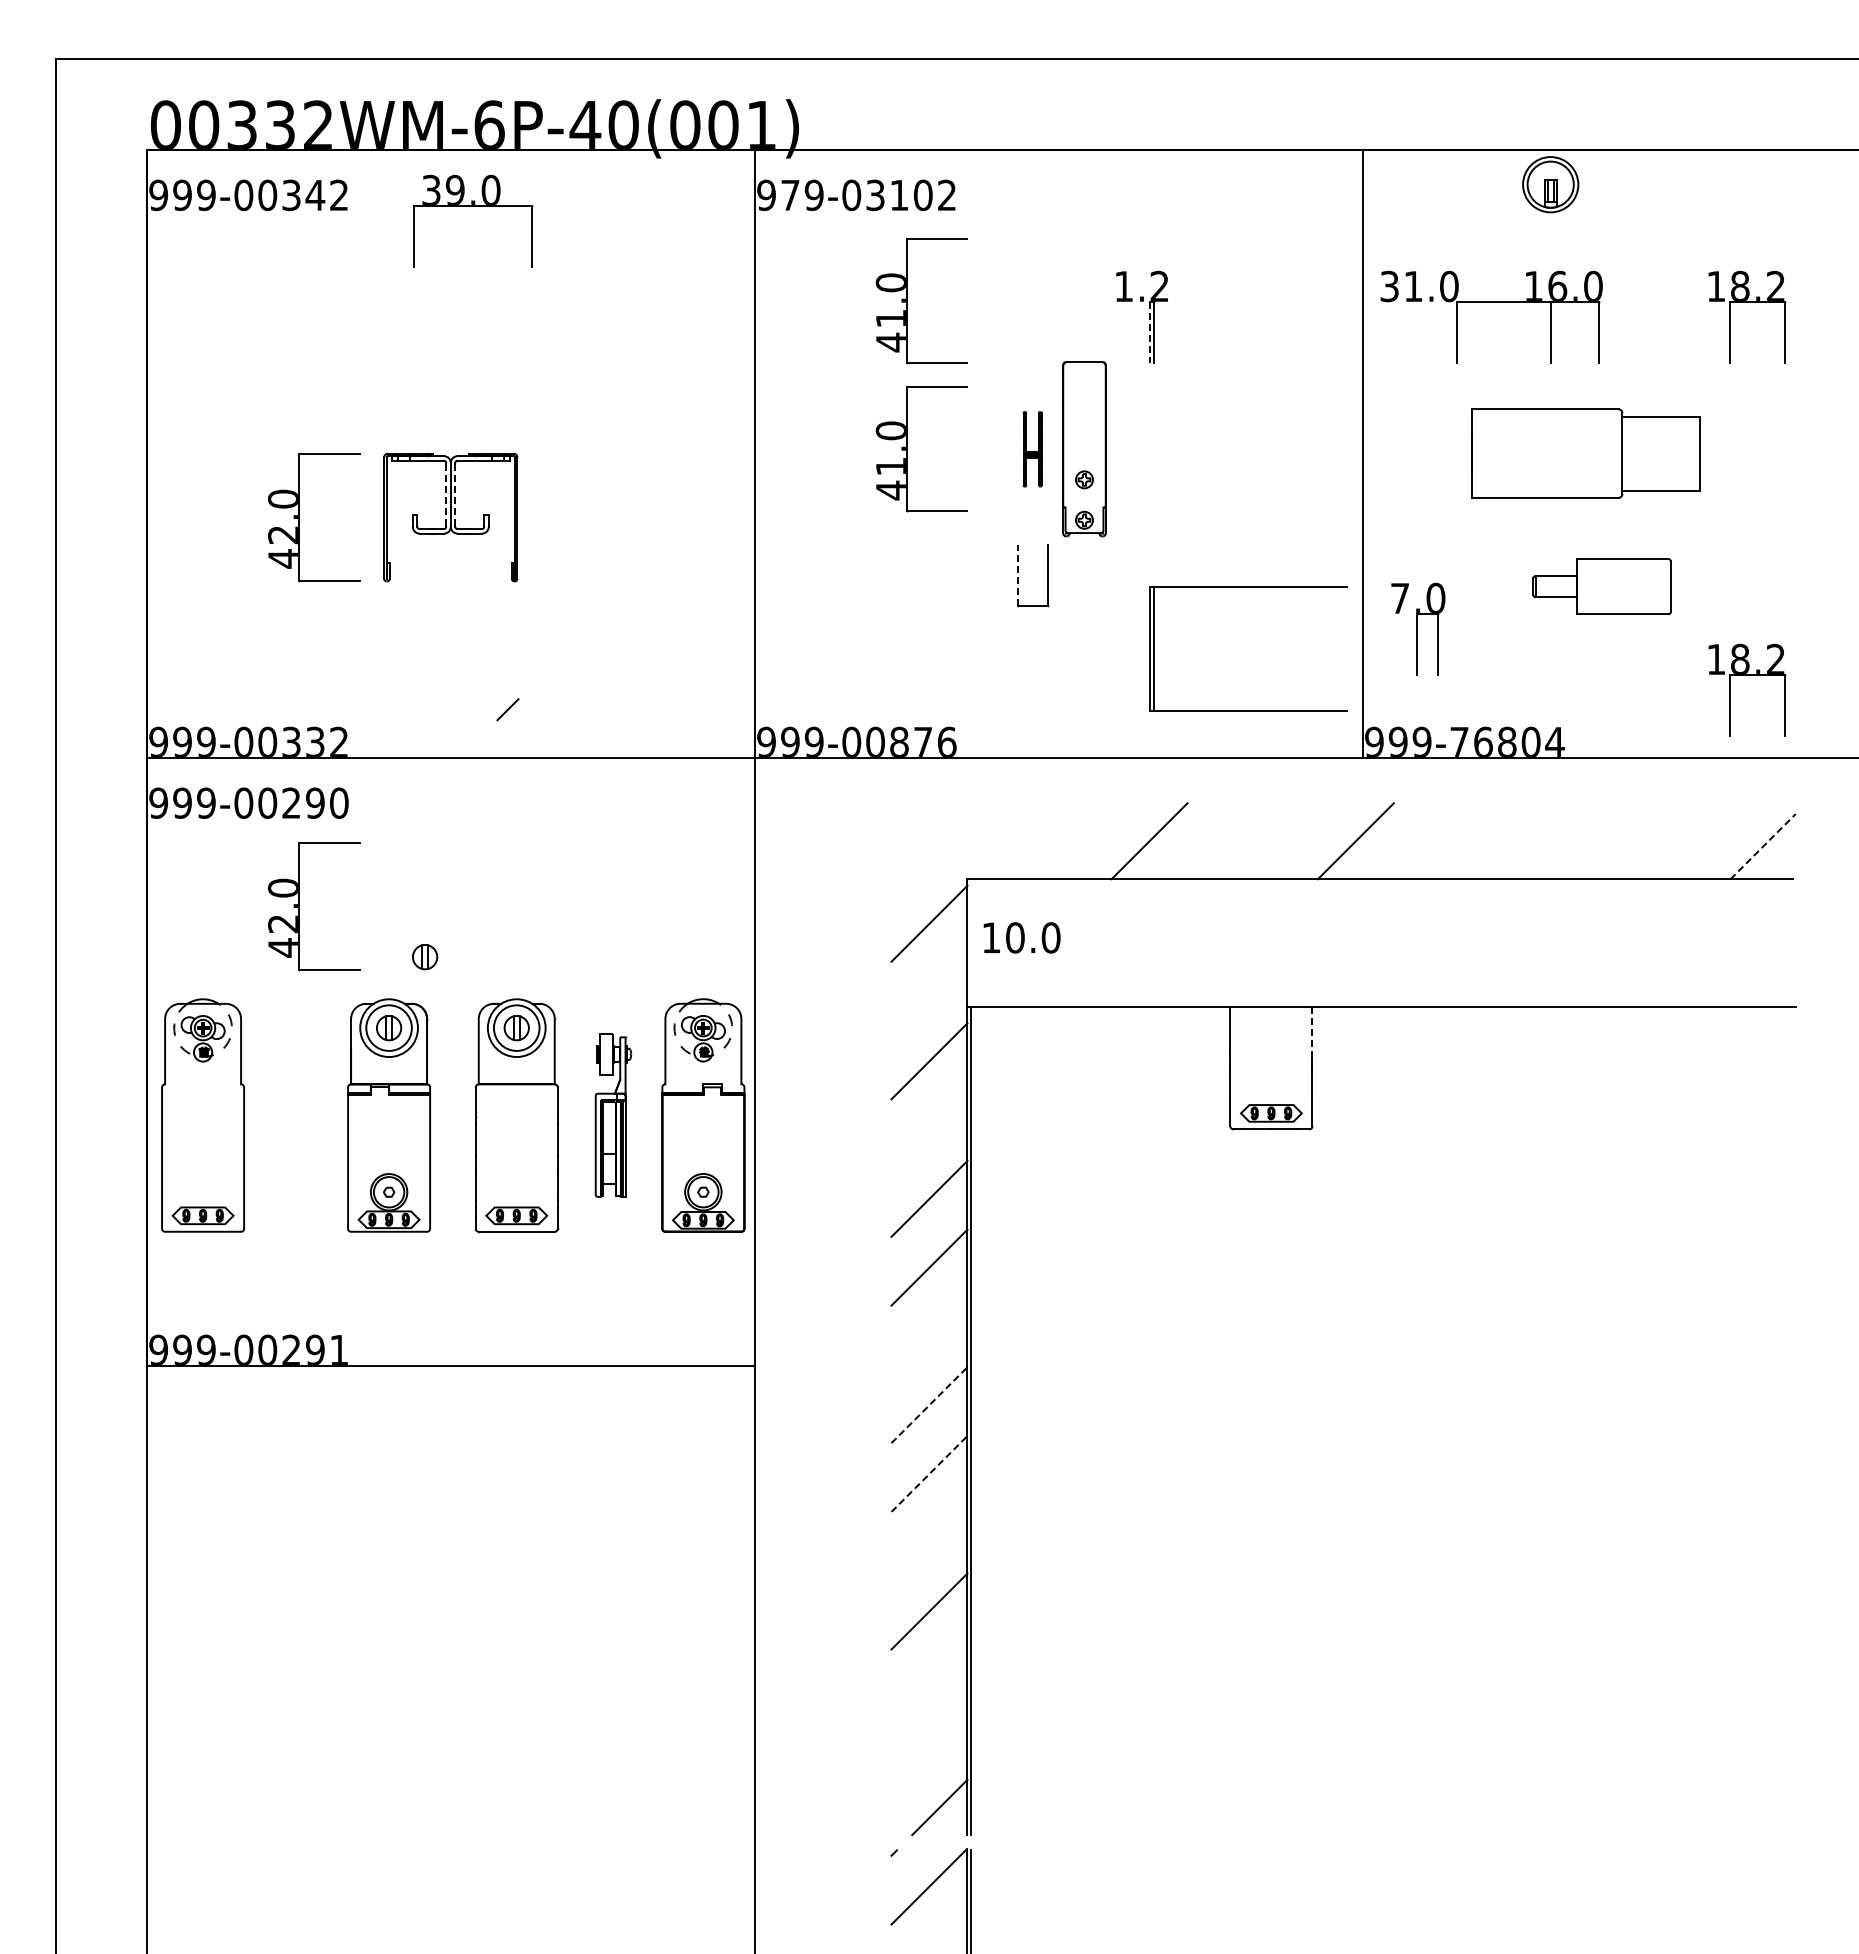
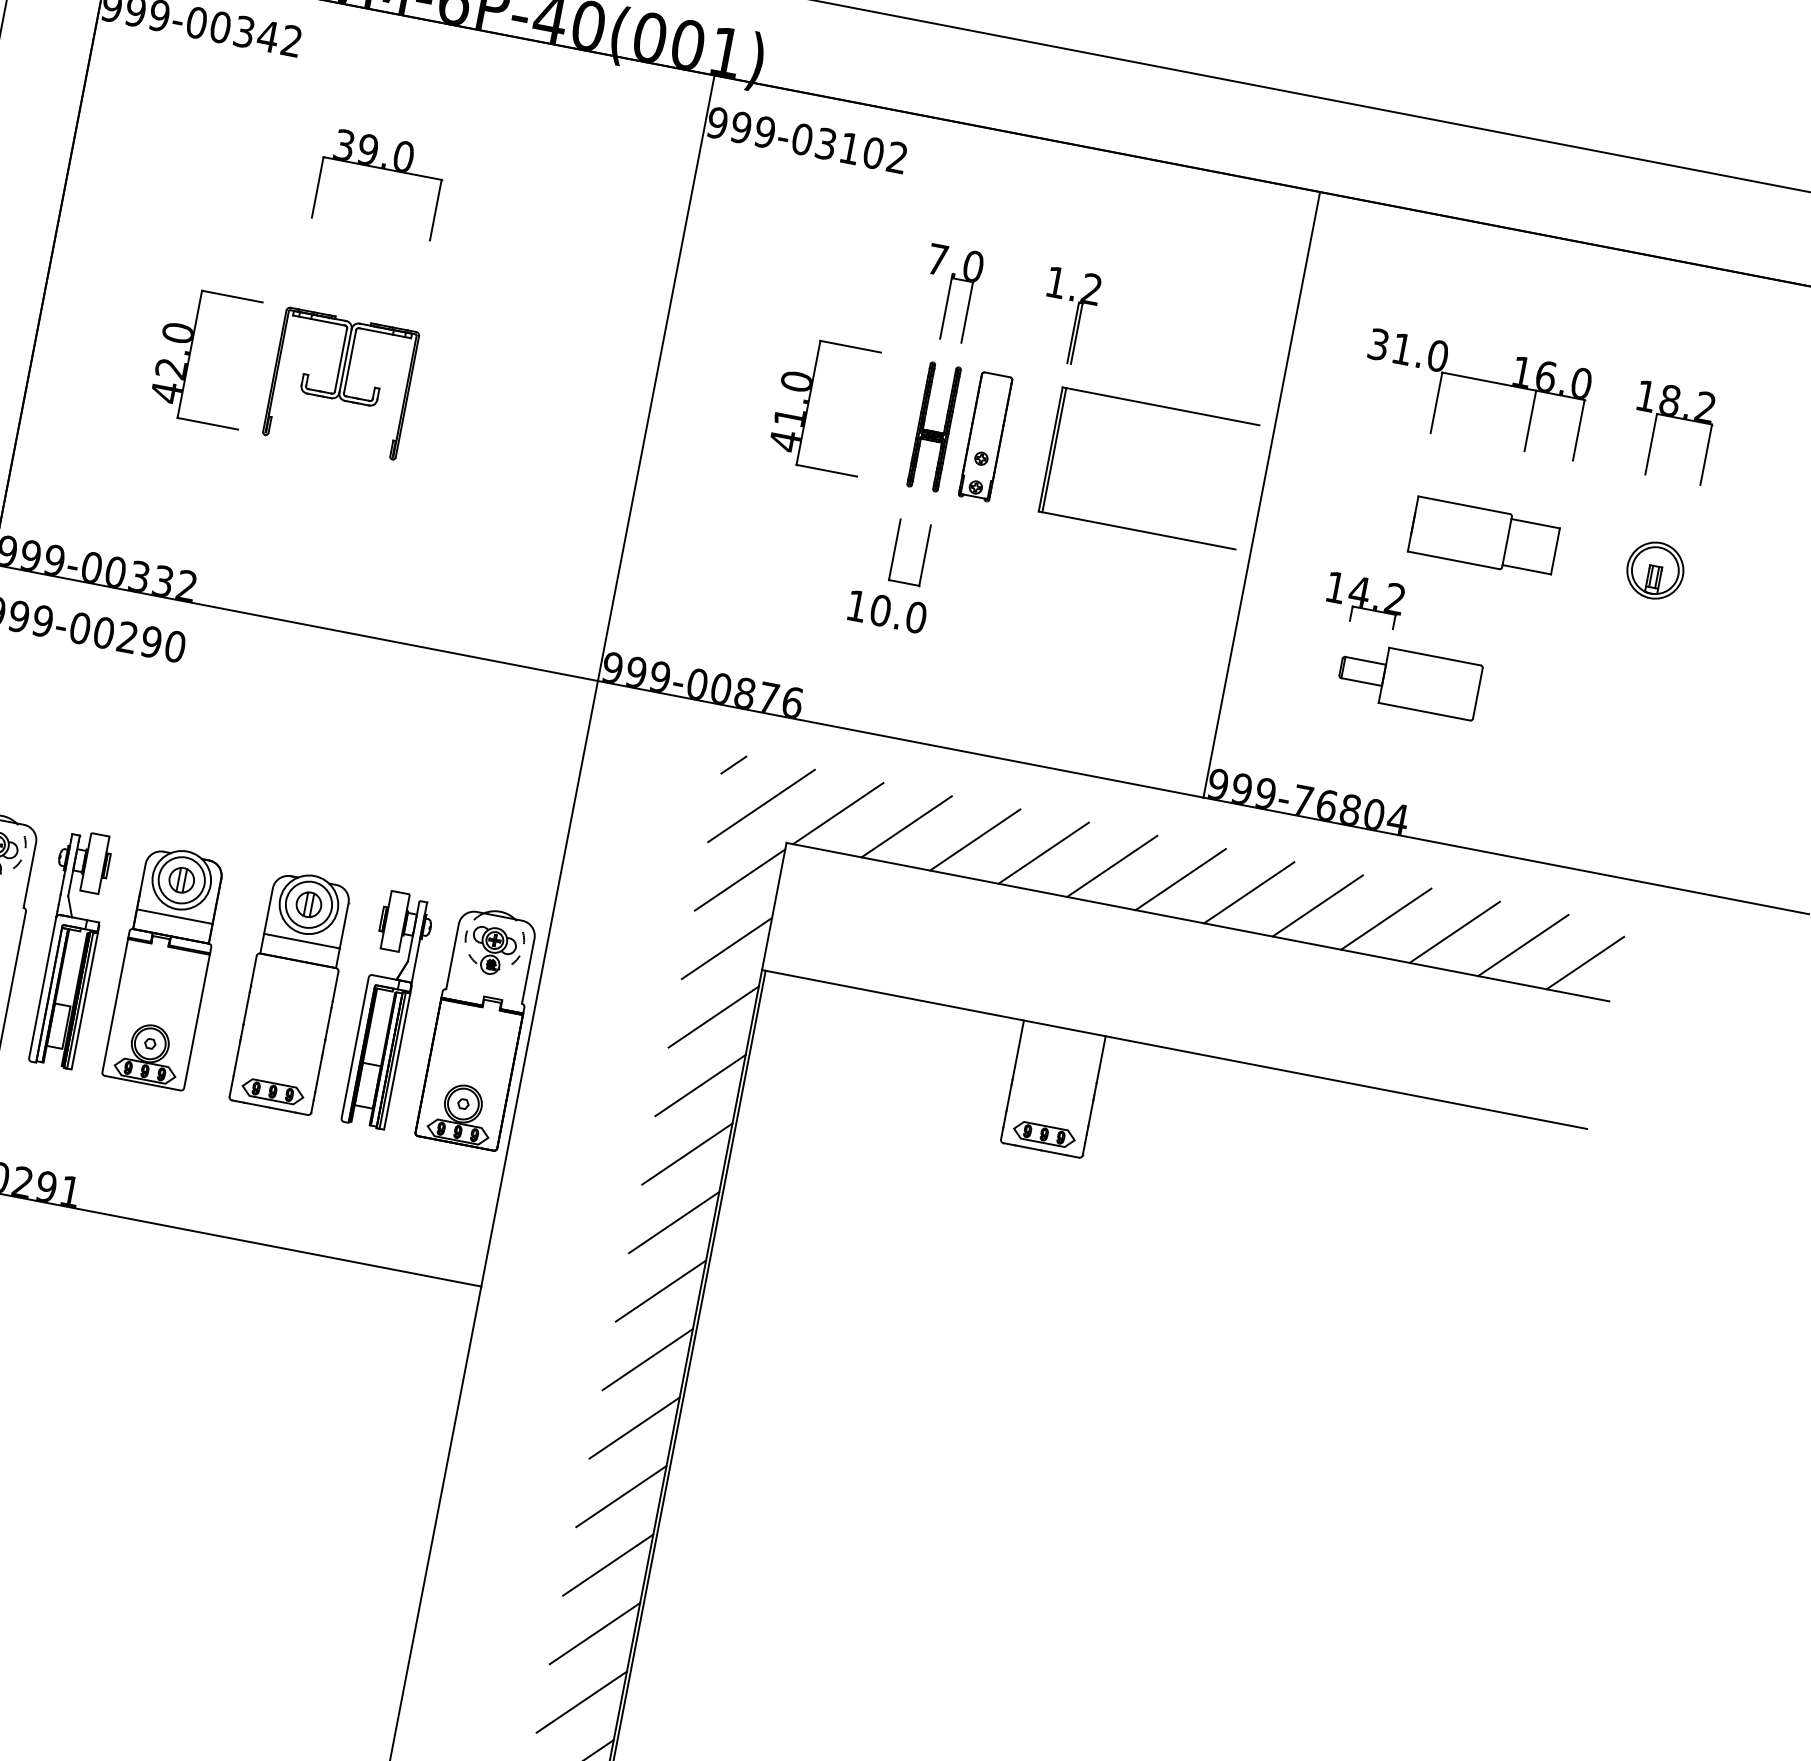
part: (1550, 184) -> (1655, 570), moved
text: (790, 195) -> (741, 127), 979-03102 -> 999-03102
part: (473, 206) -> (383, 169), moved
part: (907, 301) -> (837, 255), removed
part: (1491, 302) -> (1476, 380), moved
line: (1149, 332) -> (1072, 333), dashed -> solid
part: (1084, 448) -> (985, 436), size x0.71
part: (1032, 449) -> (933, 427), size x1.67
part: (1585, 453) -> (1483, 537), size x0.62
line: (446, 495) -> (341, 360), dashed -> solid
line: (455, 495) -> (350, 362), dashed -> solid
part: (1481, 536) -> (1364, 600), added
line: (1017, 574) -> (894, 548), dashed -> solid
part: (1601, 586) -> (1408, 679), moved
part: (1248, 587) -> (1160, 406), moved
part: (1418, 628) -> (950, 293), moved
part: (1747, 675) -> (1602, 789), removed
line: (507, 709) -> (733, 764), moved
line: (1012, 841) -> (838, 813), added
line: (1080, 841) -> (906, 827), added
line: (1218, 841) -> (1043, 853), added
line: (1287, 841) -> (1112, 866), added
line: (1424, 841) -> (1249, 893), added
line: (1493, 841) -> (1317, 906), added
line: (1562, 841) -> (1386, 919), added
line: (1630, 841) -> (1454, 932), added
line: (1699, 841) -> (1523, 945), added
line: (1763, 846) -> (1585, 963), dashed -> solid
line: (936, 848) -> (761, 806), added
part: (299, 906) -> (115, 741), removed
text: (1021, 937) -> (886, 611), moved
part: (425, 957) -> (231, 816), removed
line: (929, 992) -> (726, 948), added
line: (1312, 1030) -> (1101, 1059), dashed -> solid
line: (389, 1064) -> (175, 916), added
line: (516, 1064) -> (301, 940), added
part: (291, 1115) -> (67, 948), added
part: (613, 1115) -> (388, 1010), size x1.43
line: (929, 1130) -> (700, 1085), added
line: (929, 1336) -> (660, 1291), added
line: (929, 1405) -> (647, 1359), dashed -> solid
line: (929, 1473) -> (634, 1427), dashed -> solid
line: (929, 1542) -> (621, 1496), added
line: (929, 1680) -> (594, 1633), added
line: (929, 1749) -> (581, 1702), added

